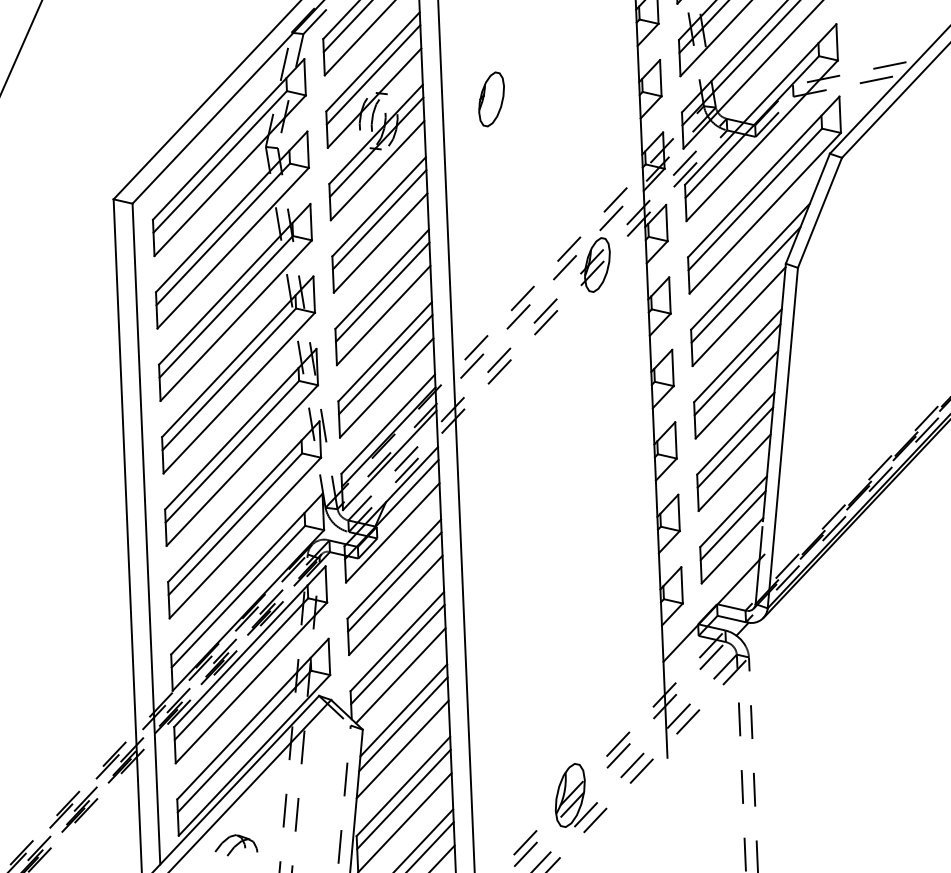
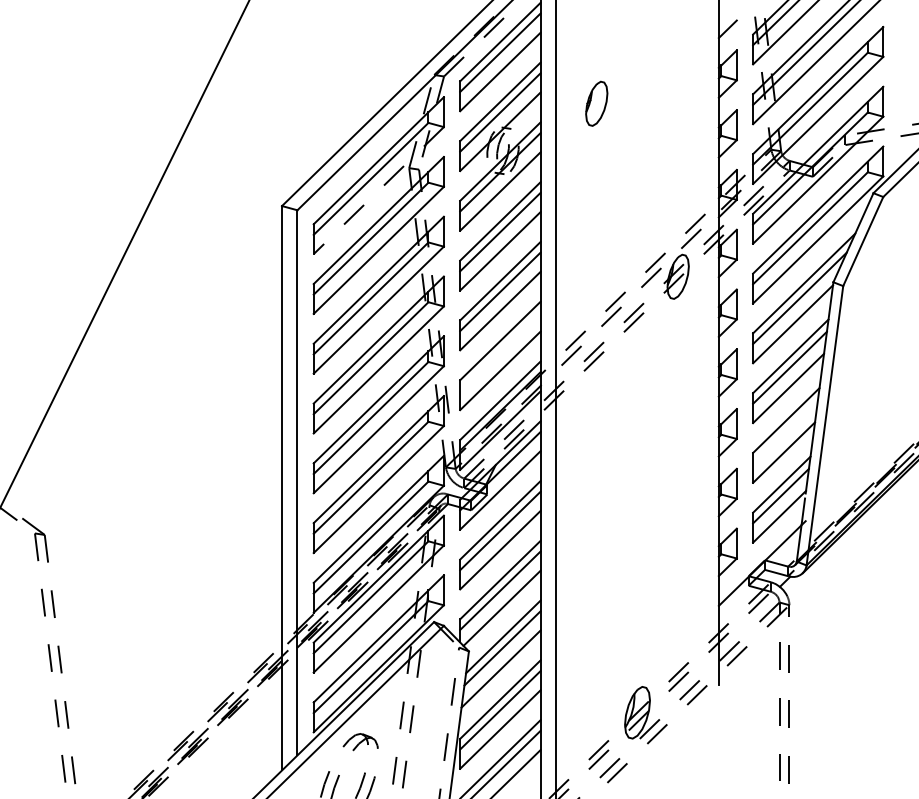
part: (491, 99) -> (596, 103), moved
line: (229, 175) -> (378, 190), solid -> dashed
line: (385, 364) -> (500, 351), removed
line: (735, 447) -> (785, 431), removed

